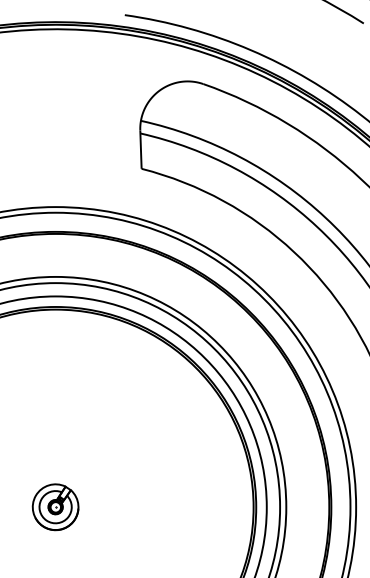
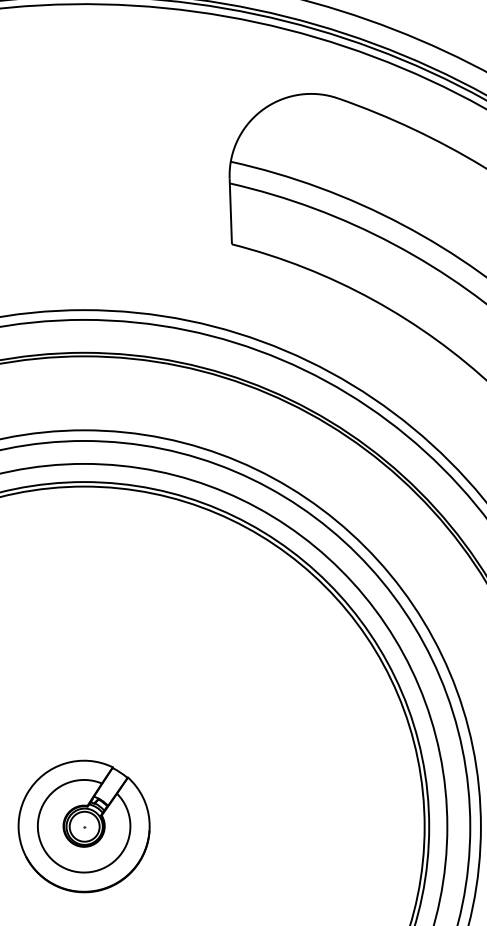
part: (55, 507) -> (83, 827), size x1.67

